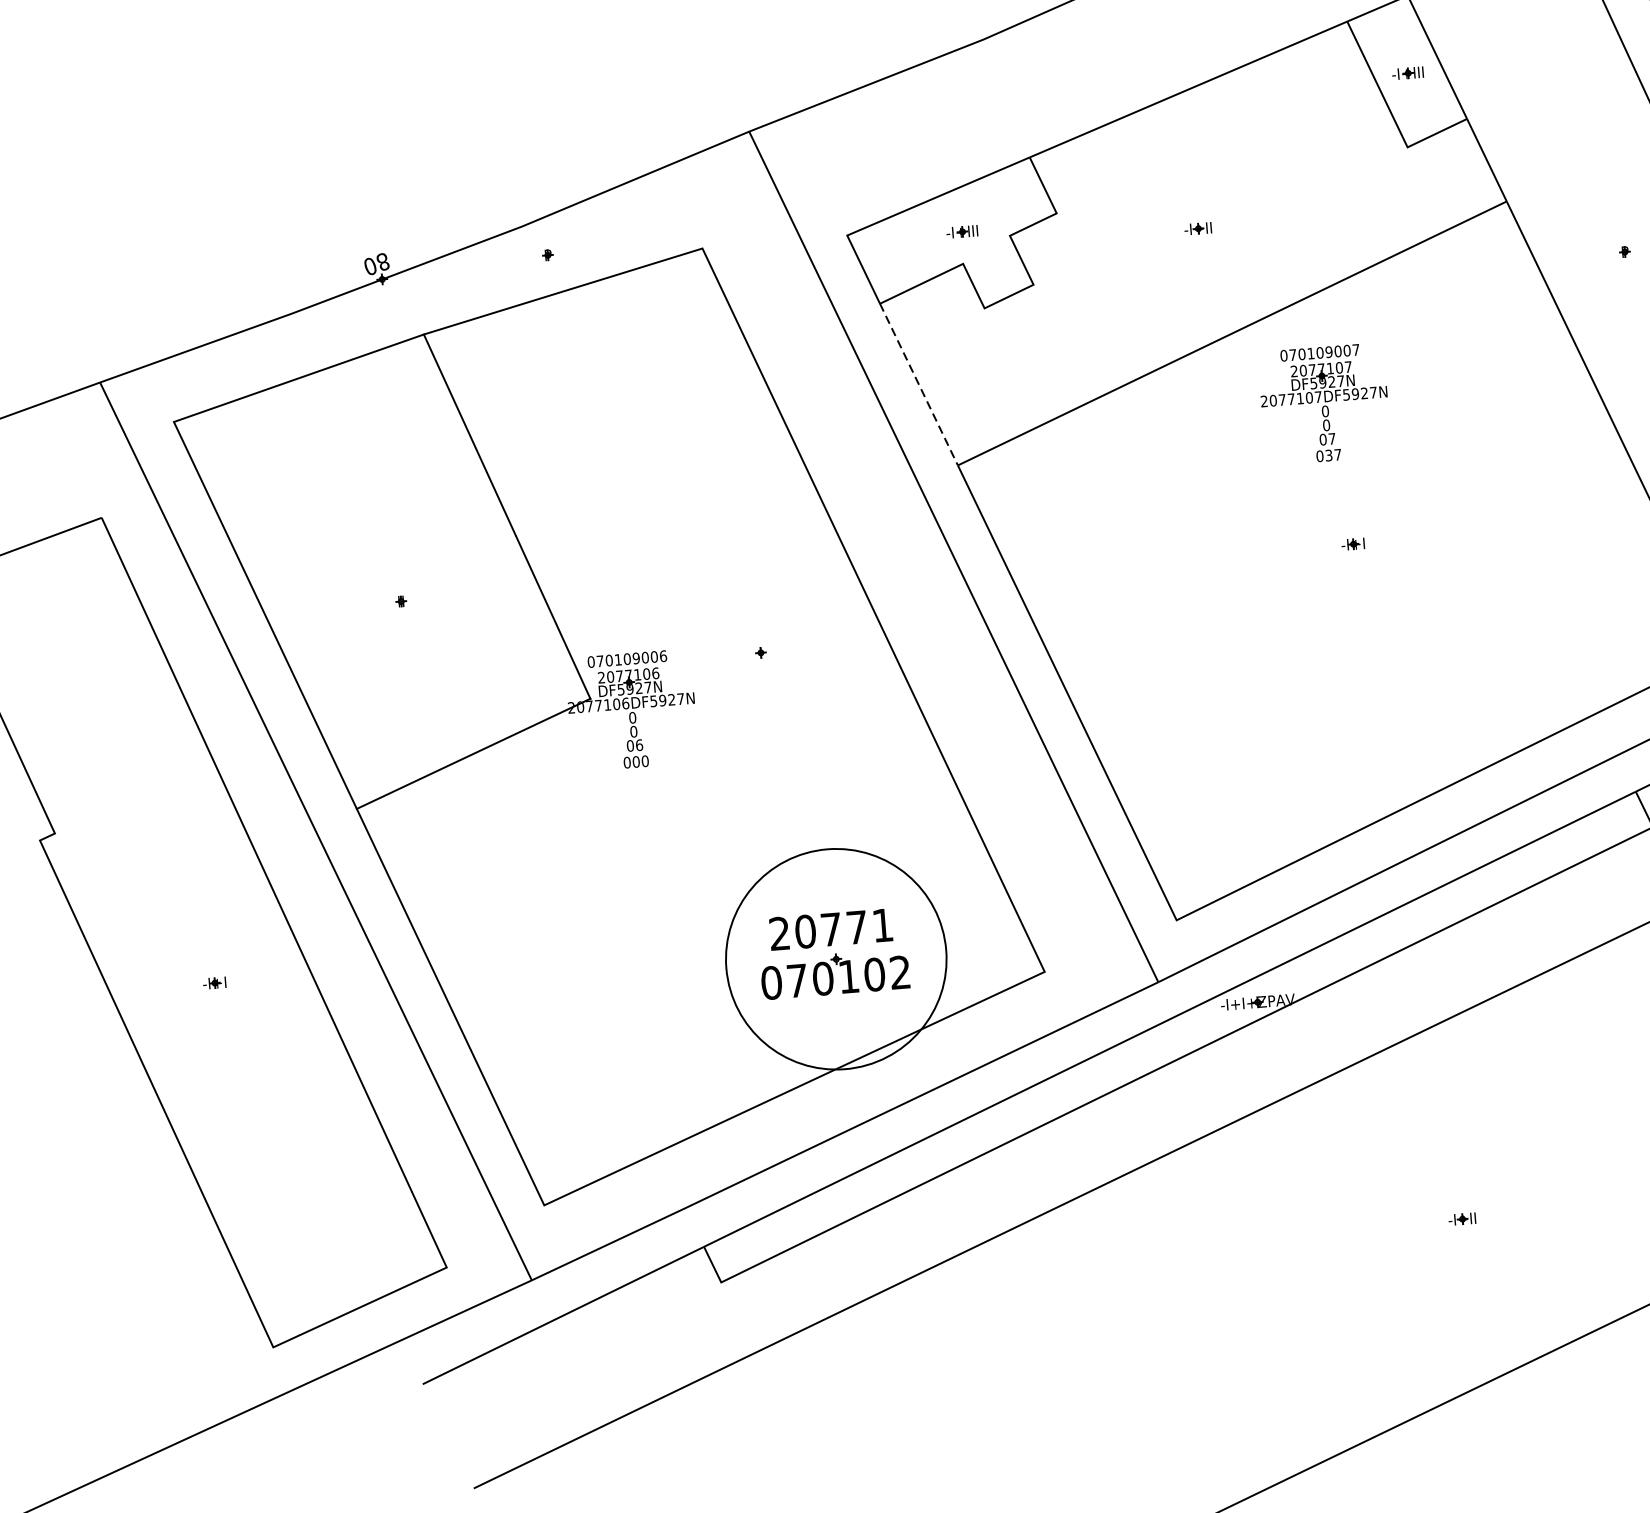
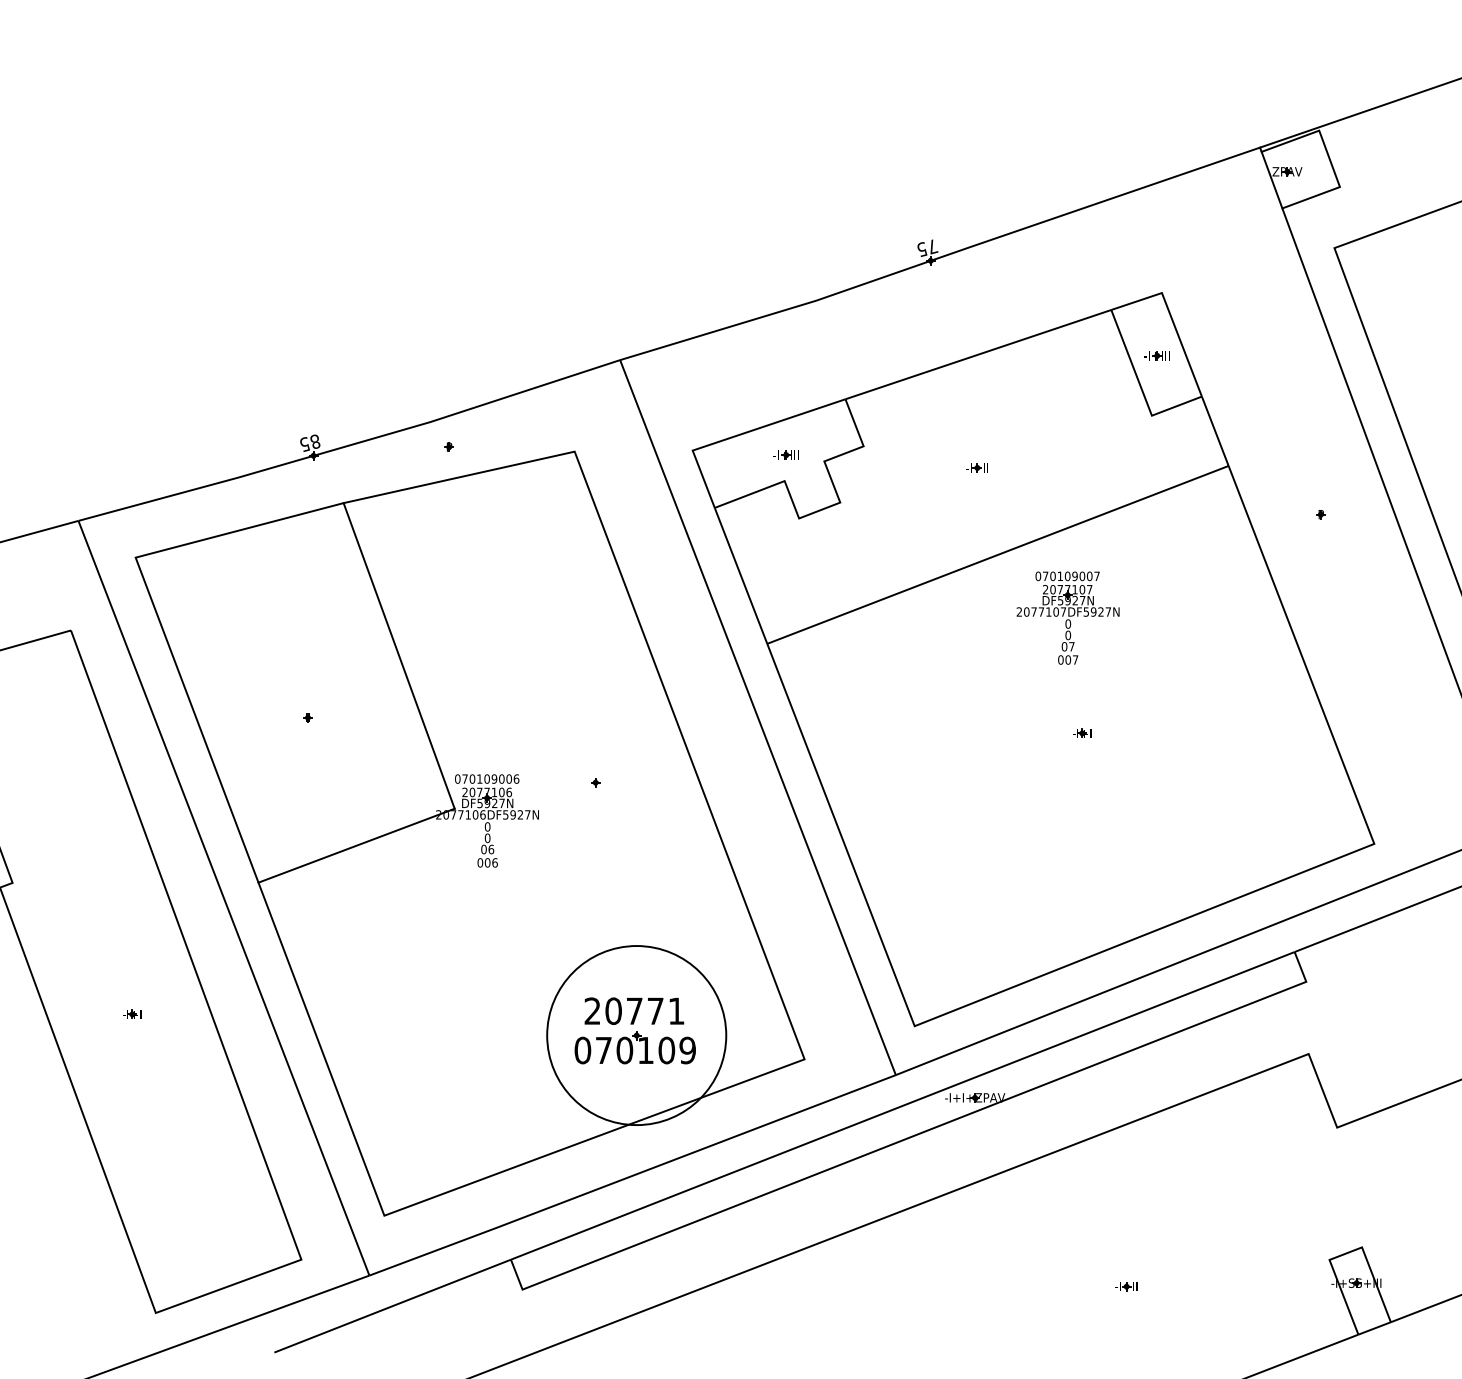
text: (370, 266) -> (304, 444), 80 -> 85
line: (919, 384) -> (741, 575), dashed -> solid
text: (1329, 454) -> (1068, 659), 037 -> 007
text: (644, 760) -> (494, 862), 000 -> 006
text: (900, 972) -> (687, 1050), 070102 -> 070109

